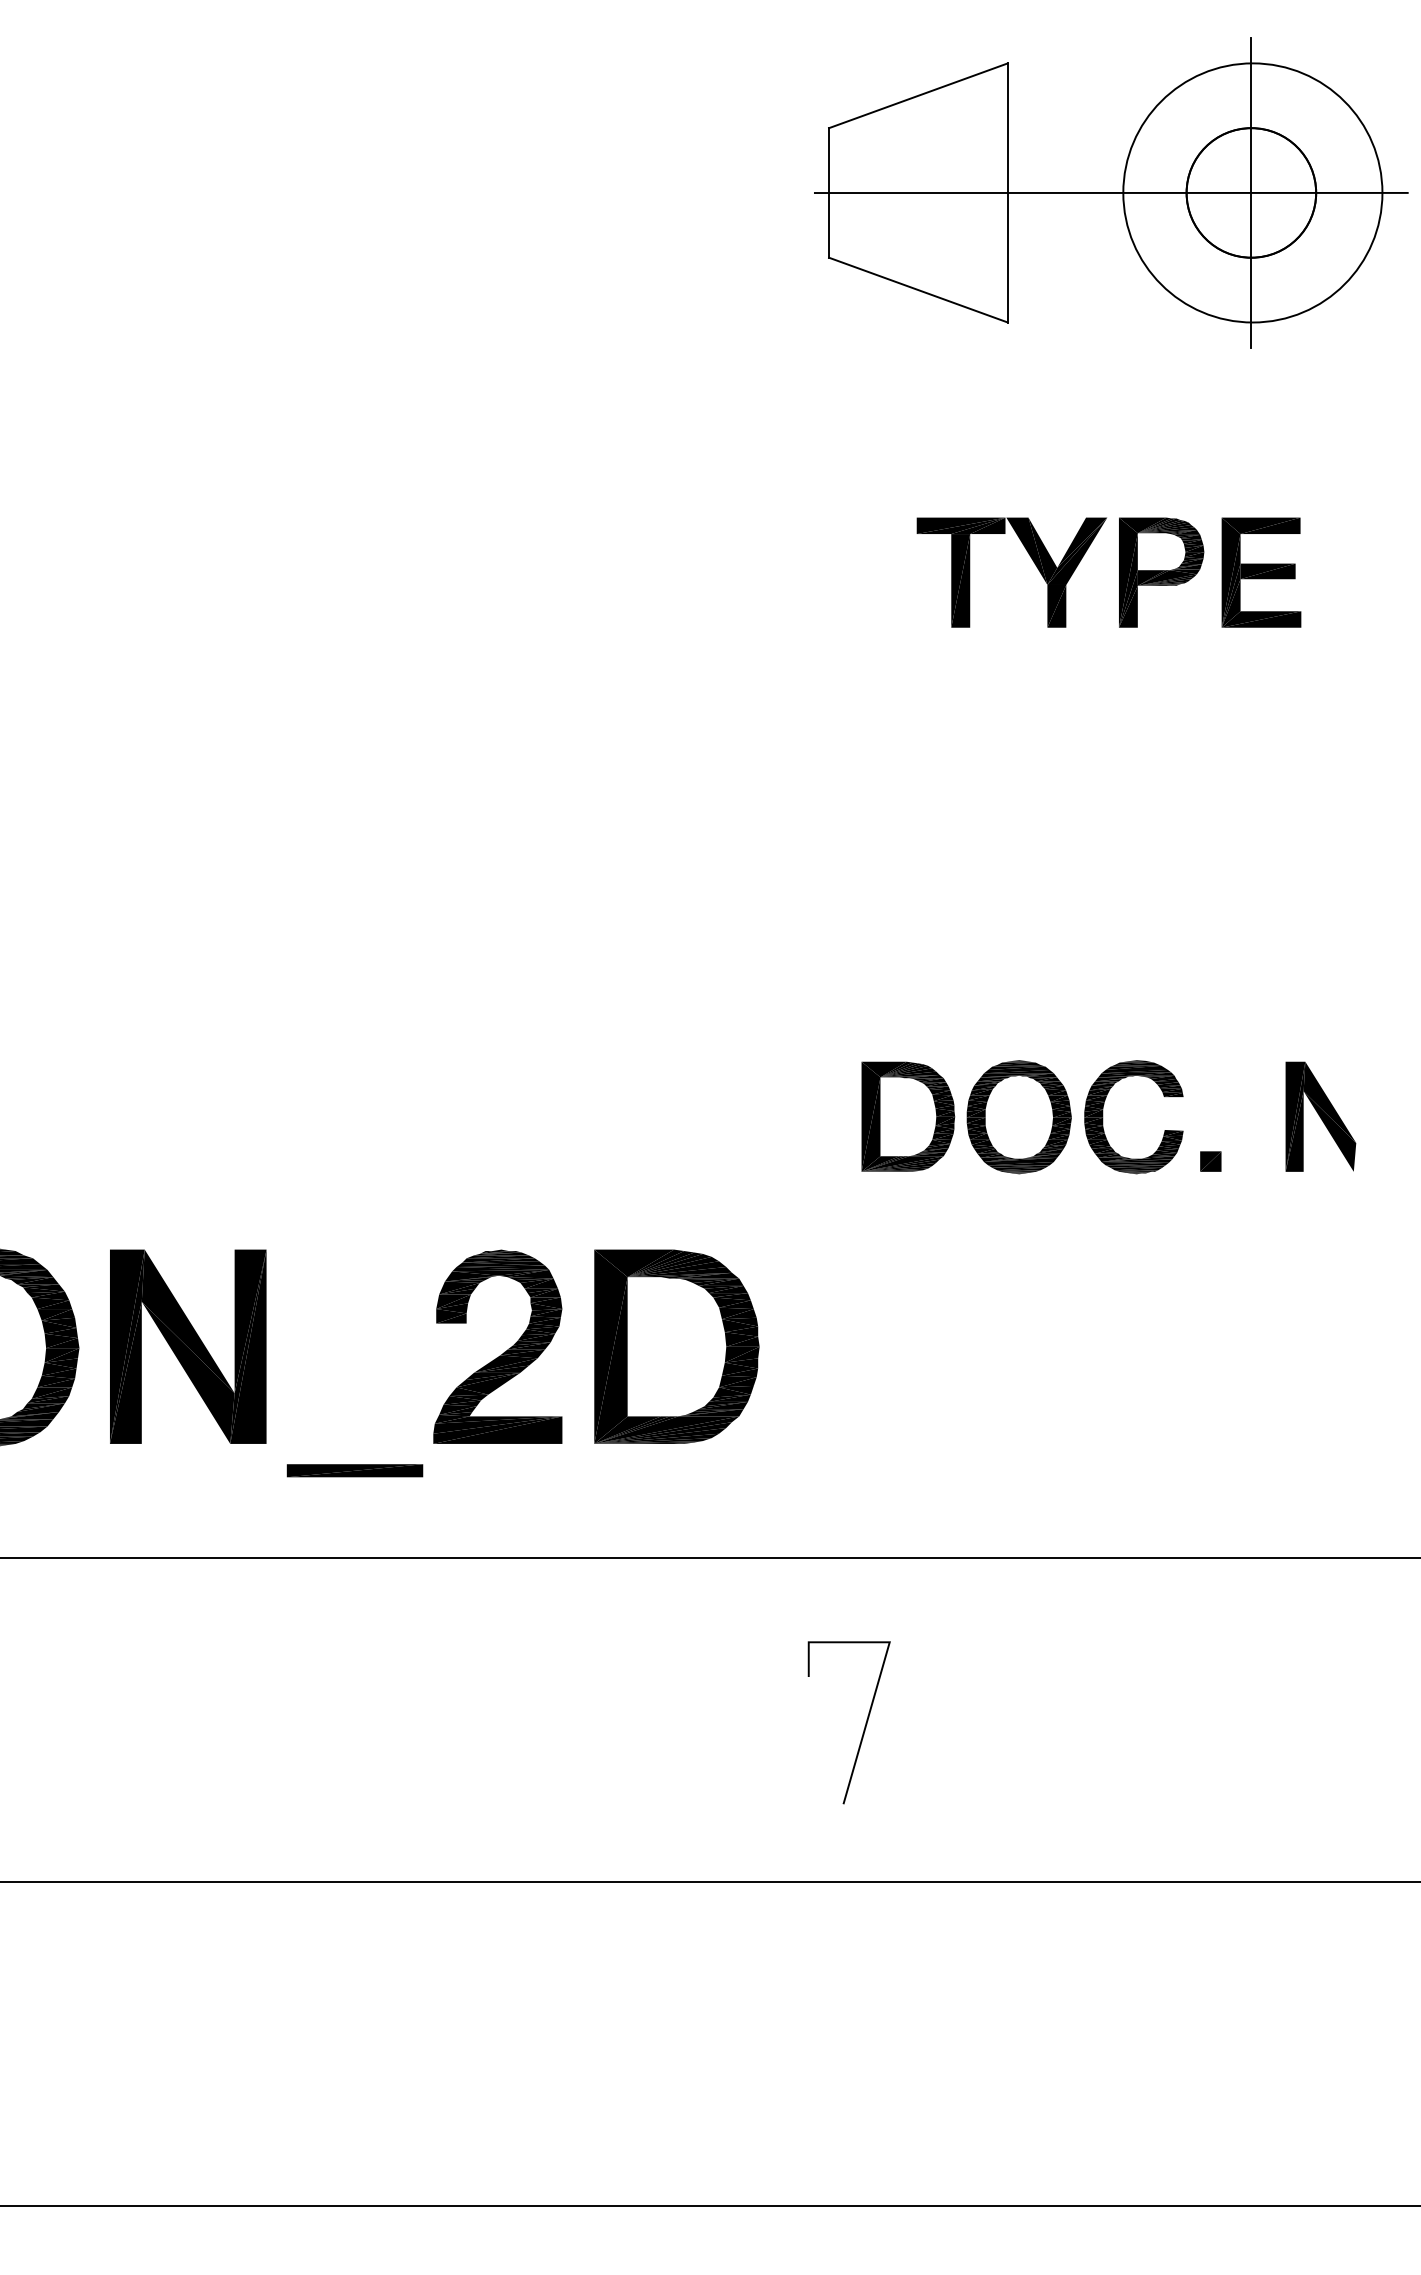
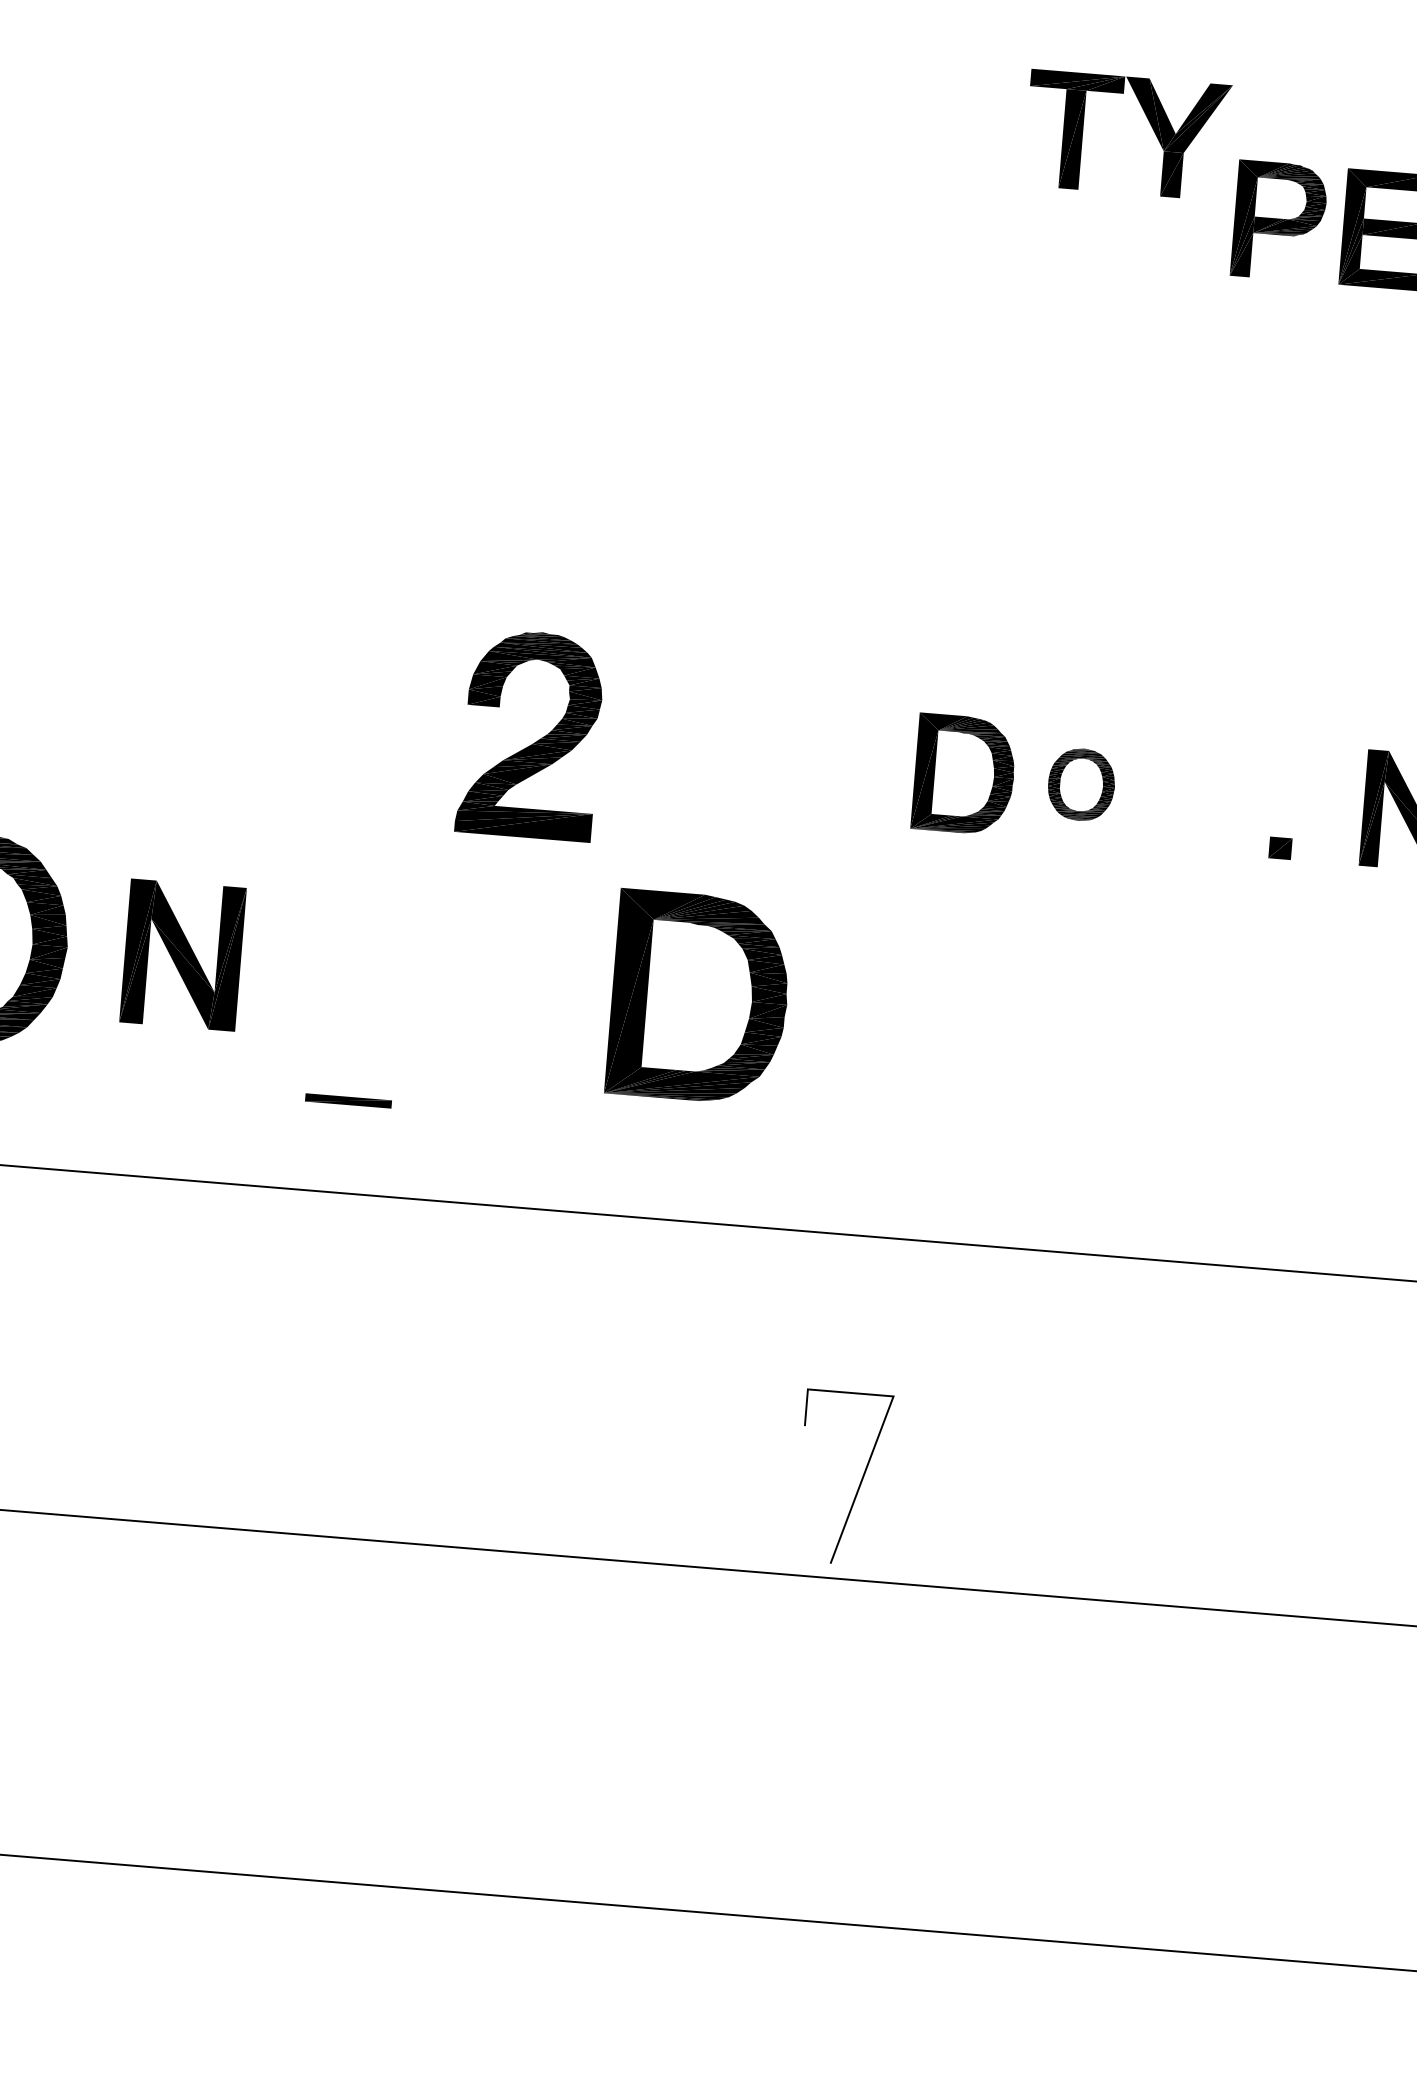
part: (1031, 559) -> (1149, 123), moved
part: (1018, 1117) -> (1080, 784), size x0.6
part: (1103, 1117) -> (1170, 792), removed
part: (188, 1346) -> (183, 954), size x0.7
part: (503, 1352) -> (536, 741), moved
part: (354, 1470) -> (348, 1100), size x0.6
line: (864, 1726) -> (859, 1483), moved

